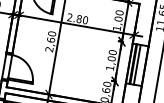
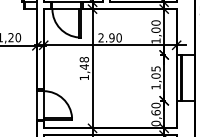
text: (78, 18) -> (111, 37), 2.80 -> 2.90
text: (50, 41) -> (83, 68), 2,60 -> 1,48
text: (112, 52) -> (155, 68), 1,00 -> 1,05
line: (137, 64) -> (185, 77), removed

